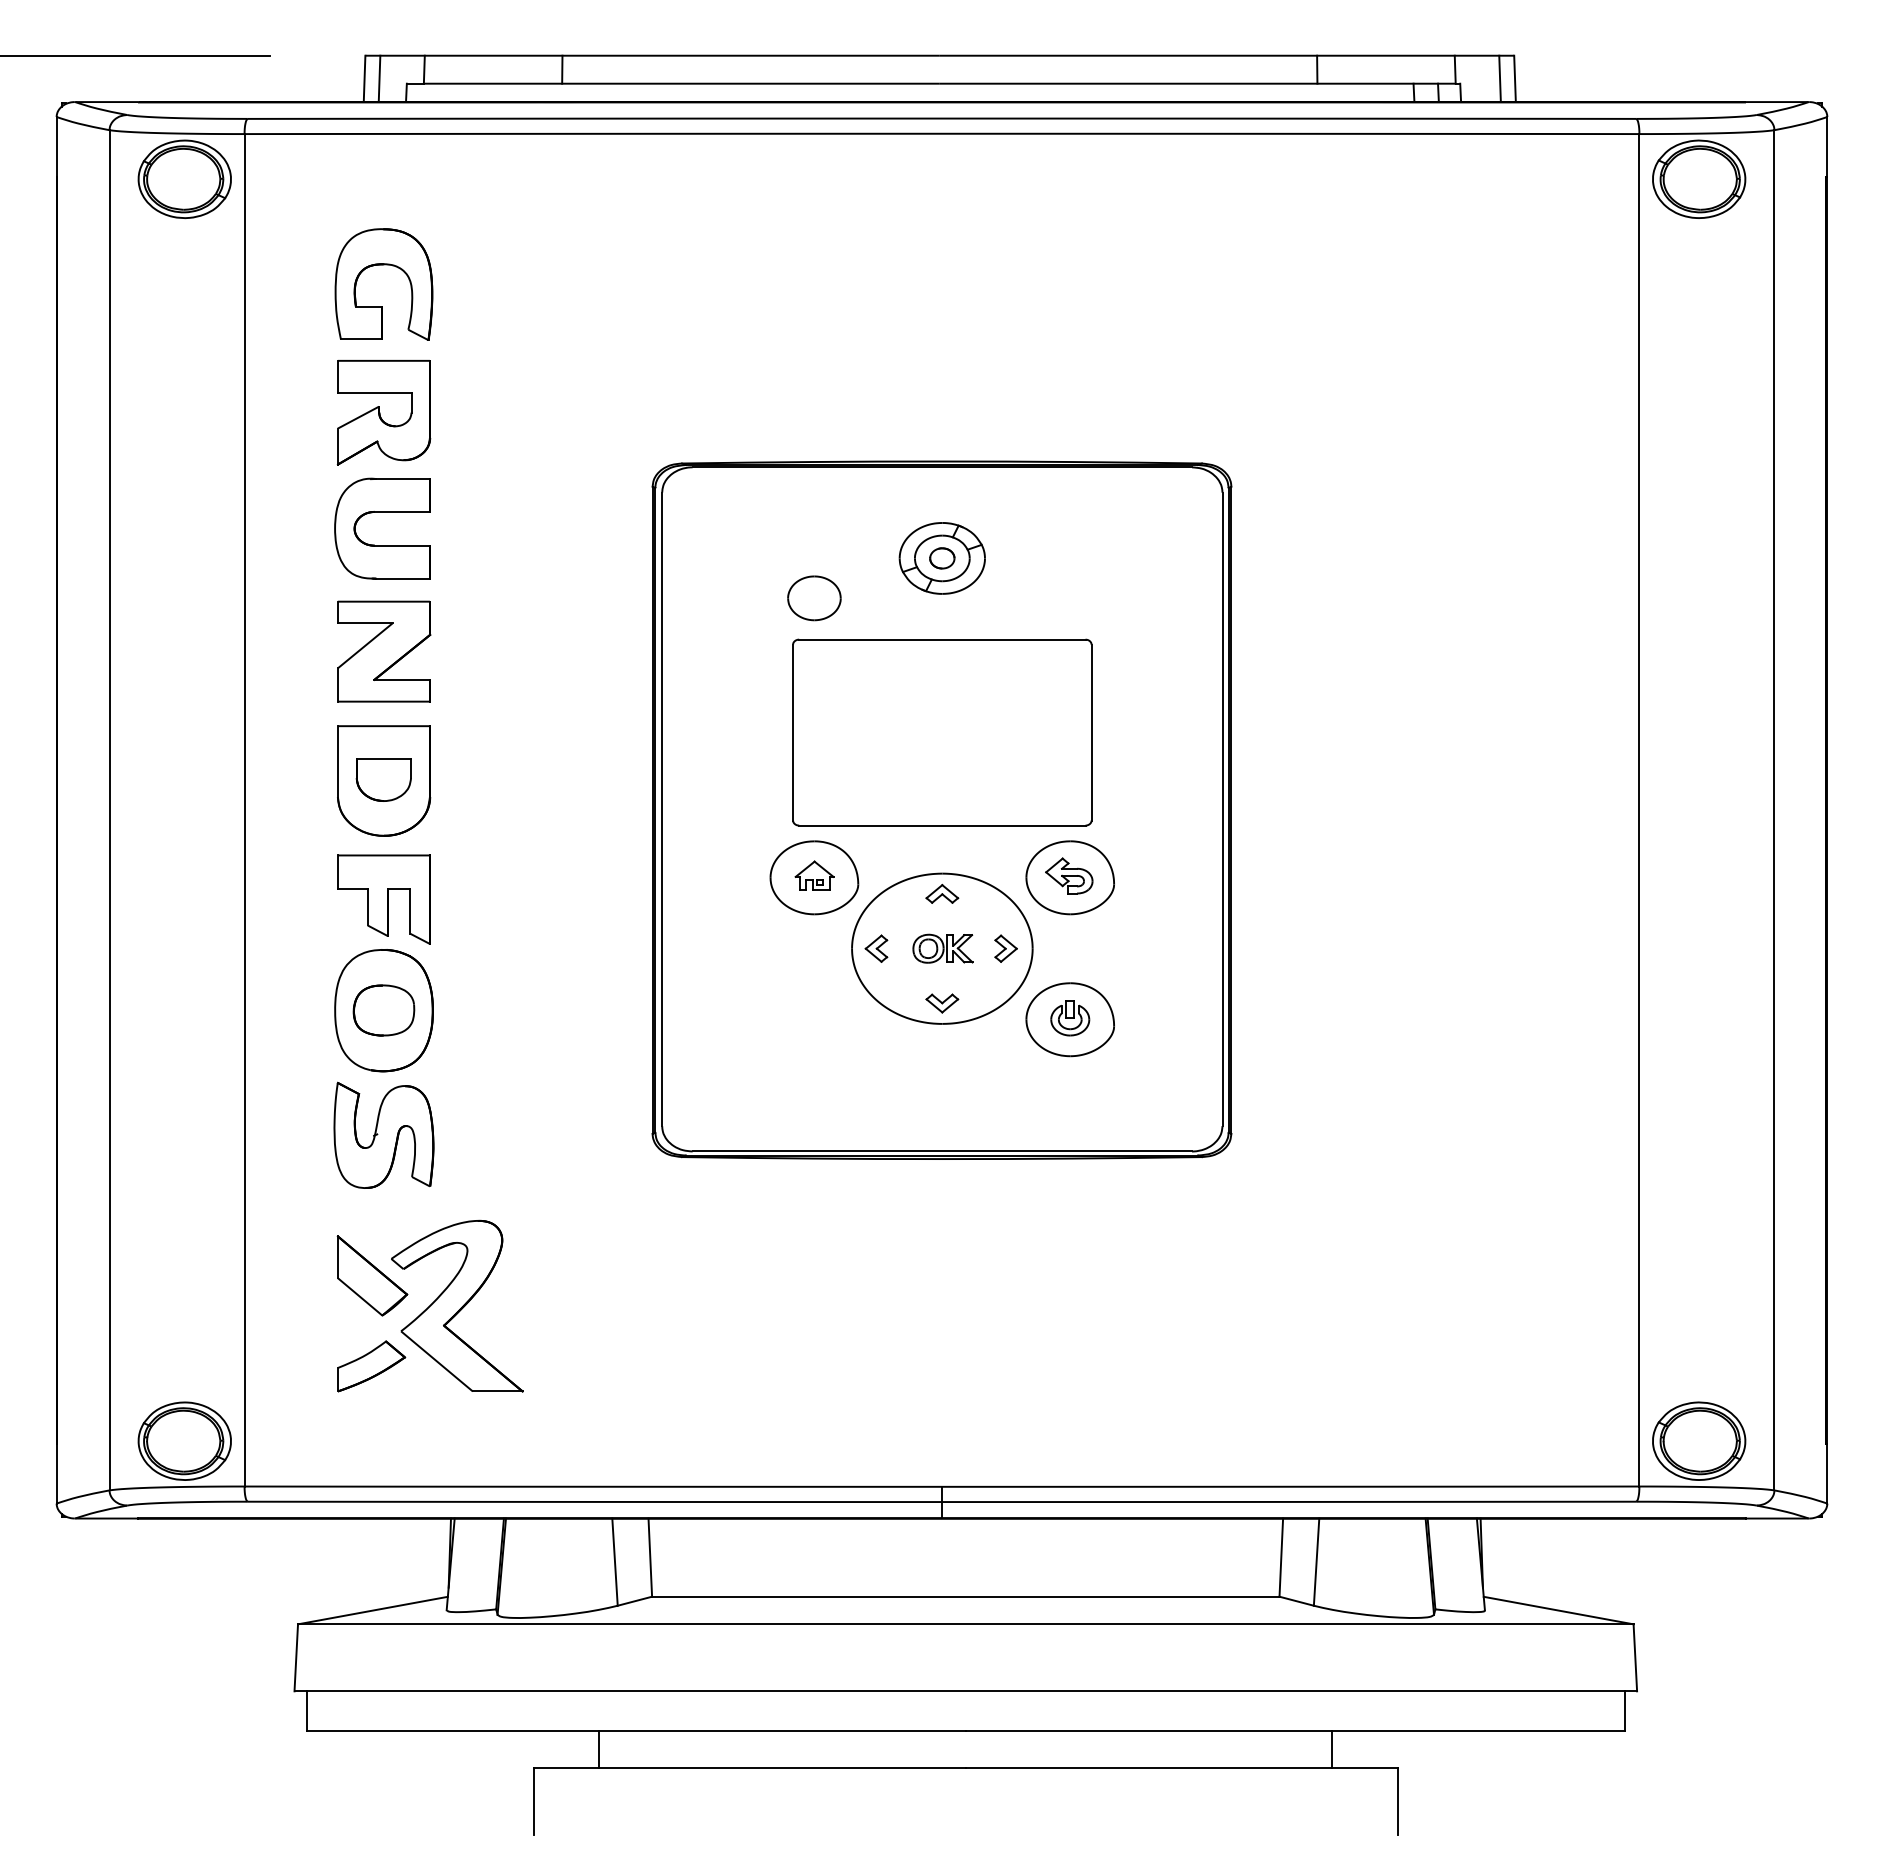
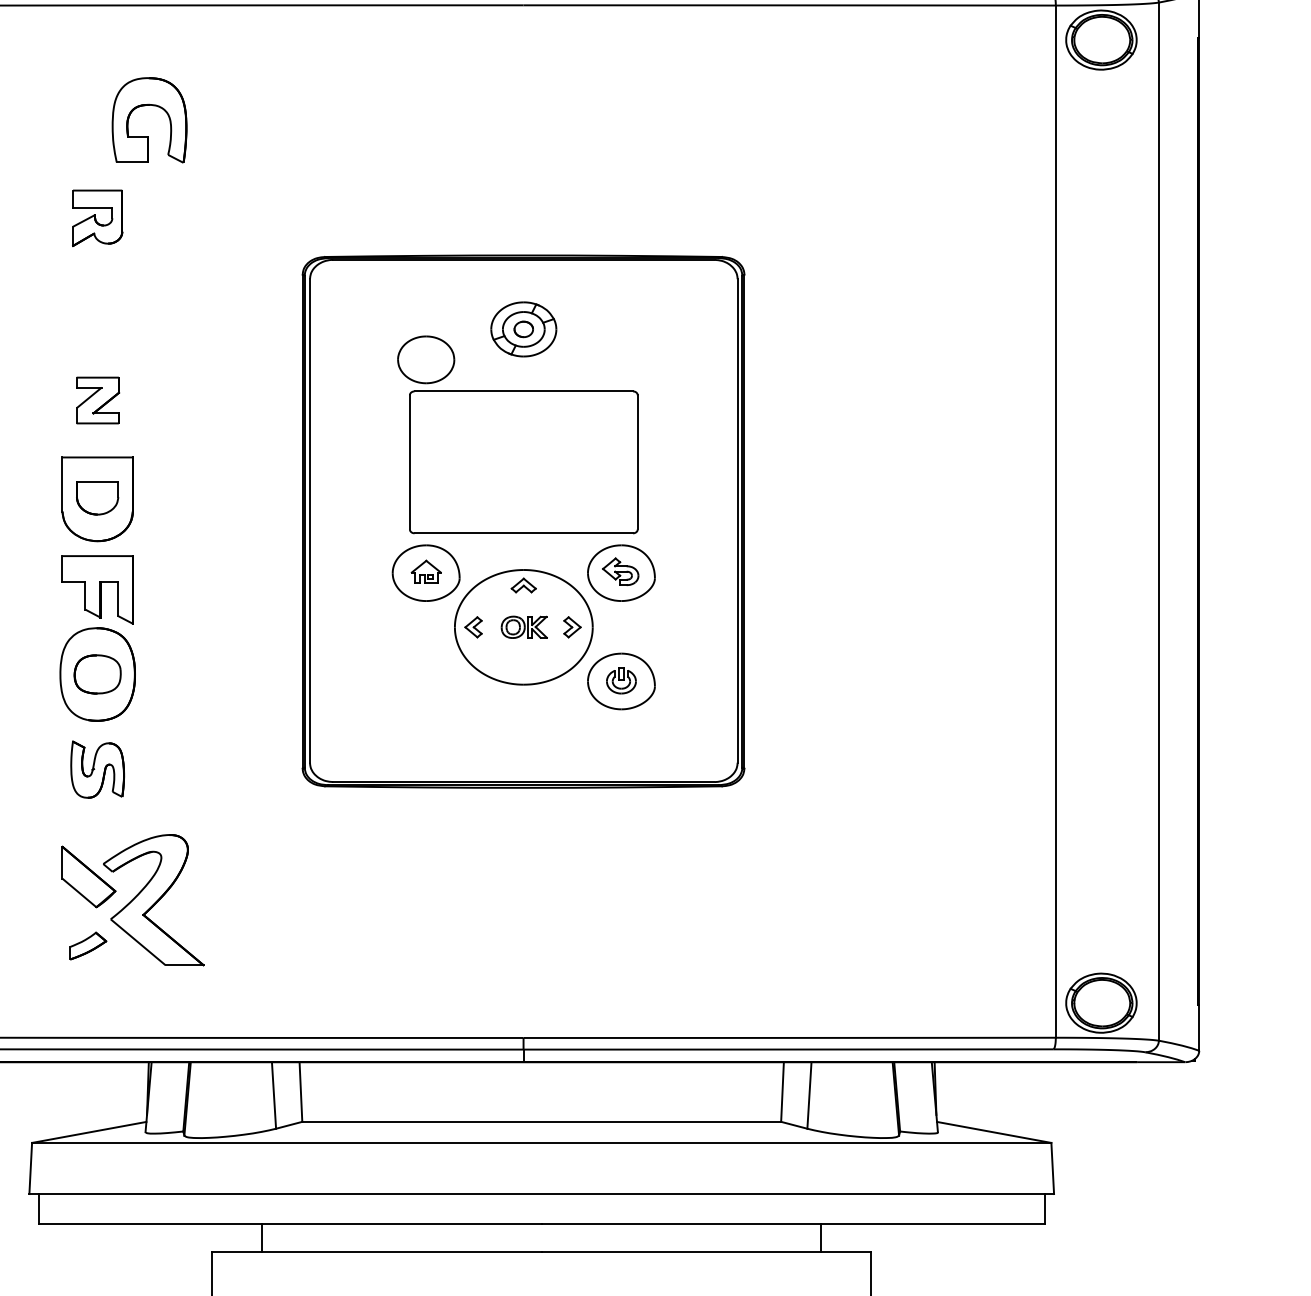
part: (383, 265) -> (149, 105), moved
part: (383, 412) -> (97, 218), size x0.7
part: (382, 512) -> (96, 294), removed
part: (814, 598) -> (426, 360), size x1.4
part: (384, 651) -> (98, 400), size x0.6
part: (942, 1003) -> (523, 669), removed
part: (383, 1134) -> (97, 769), size x0.7
part: (371, 1366) -> (88, 946), size x0.7

